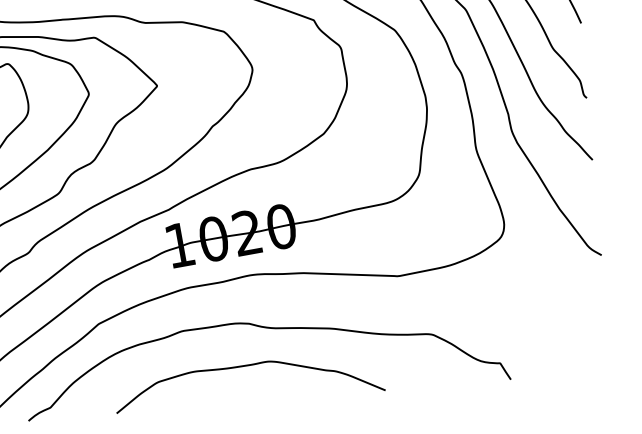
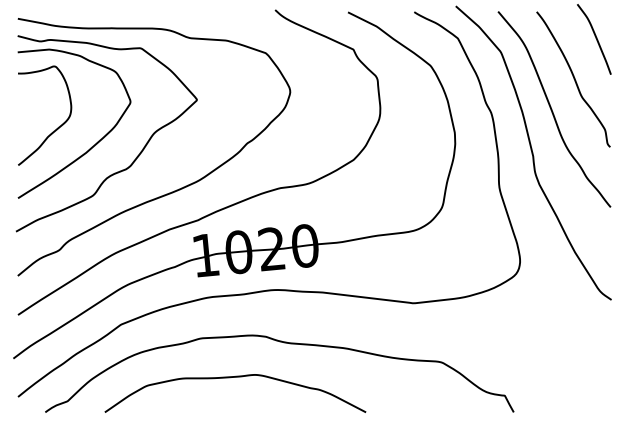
curve: (243, 367) -> (230, 378), moved

